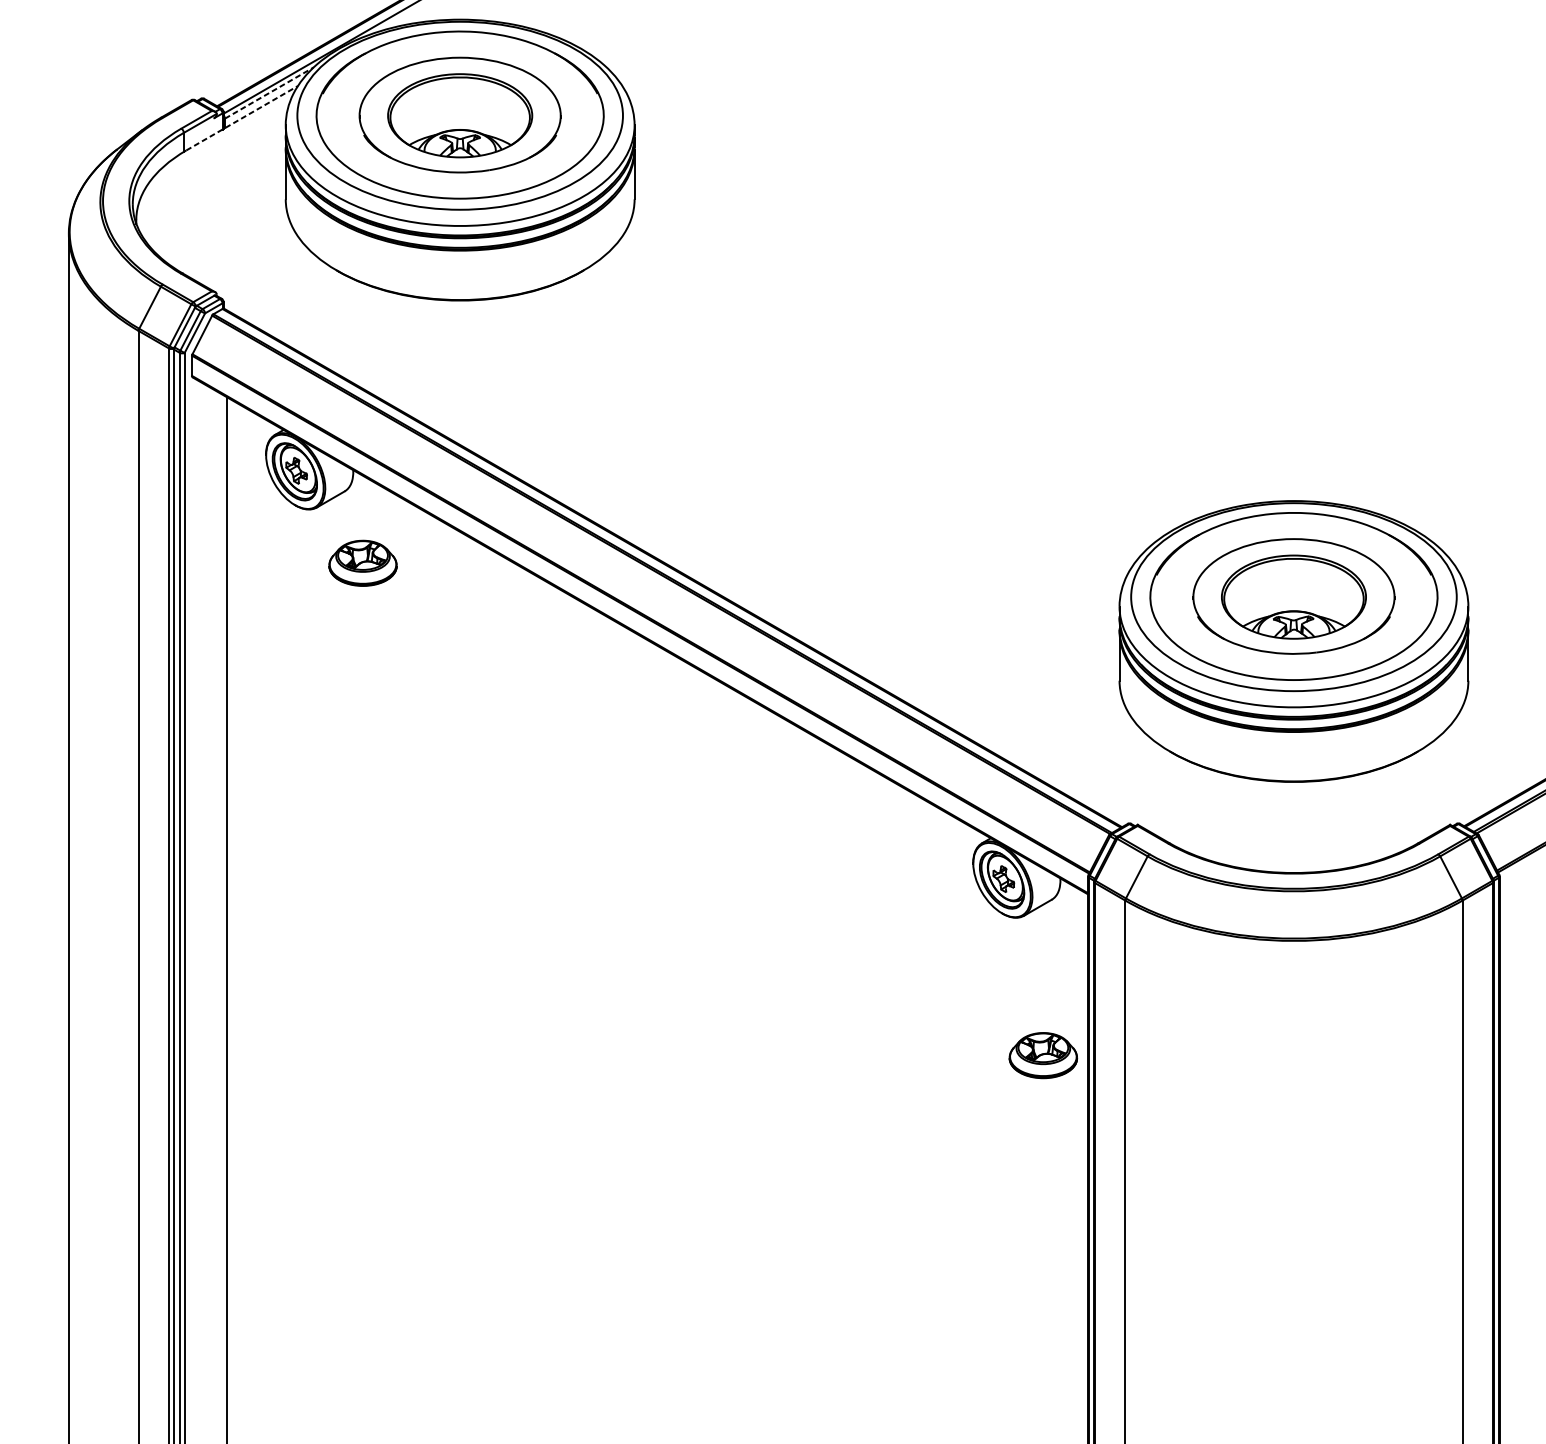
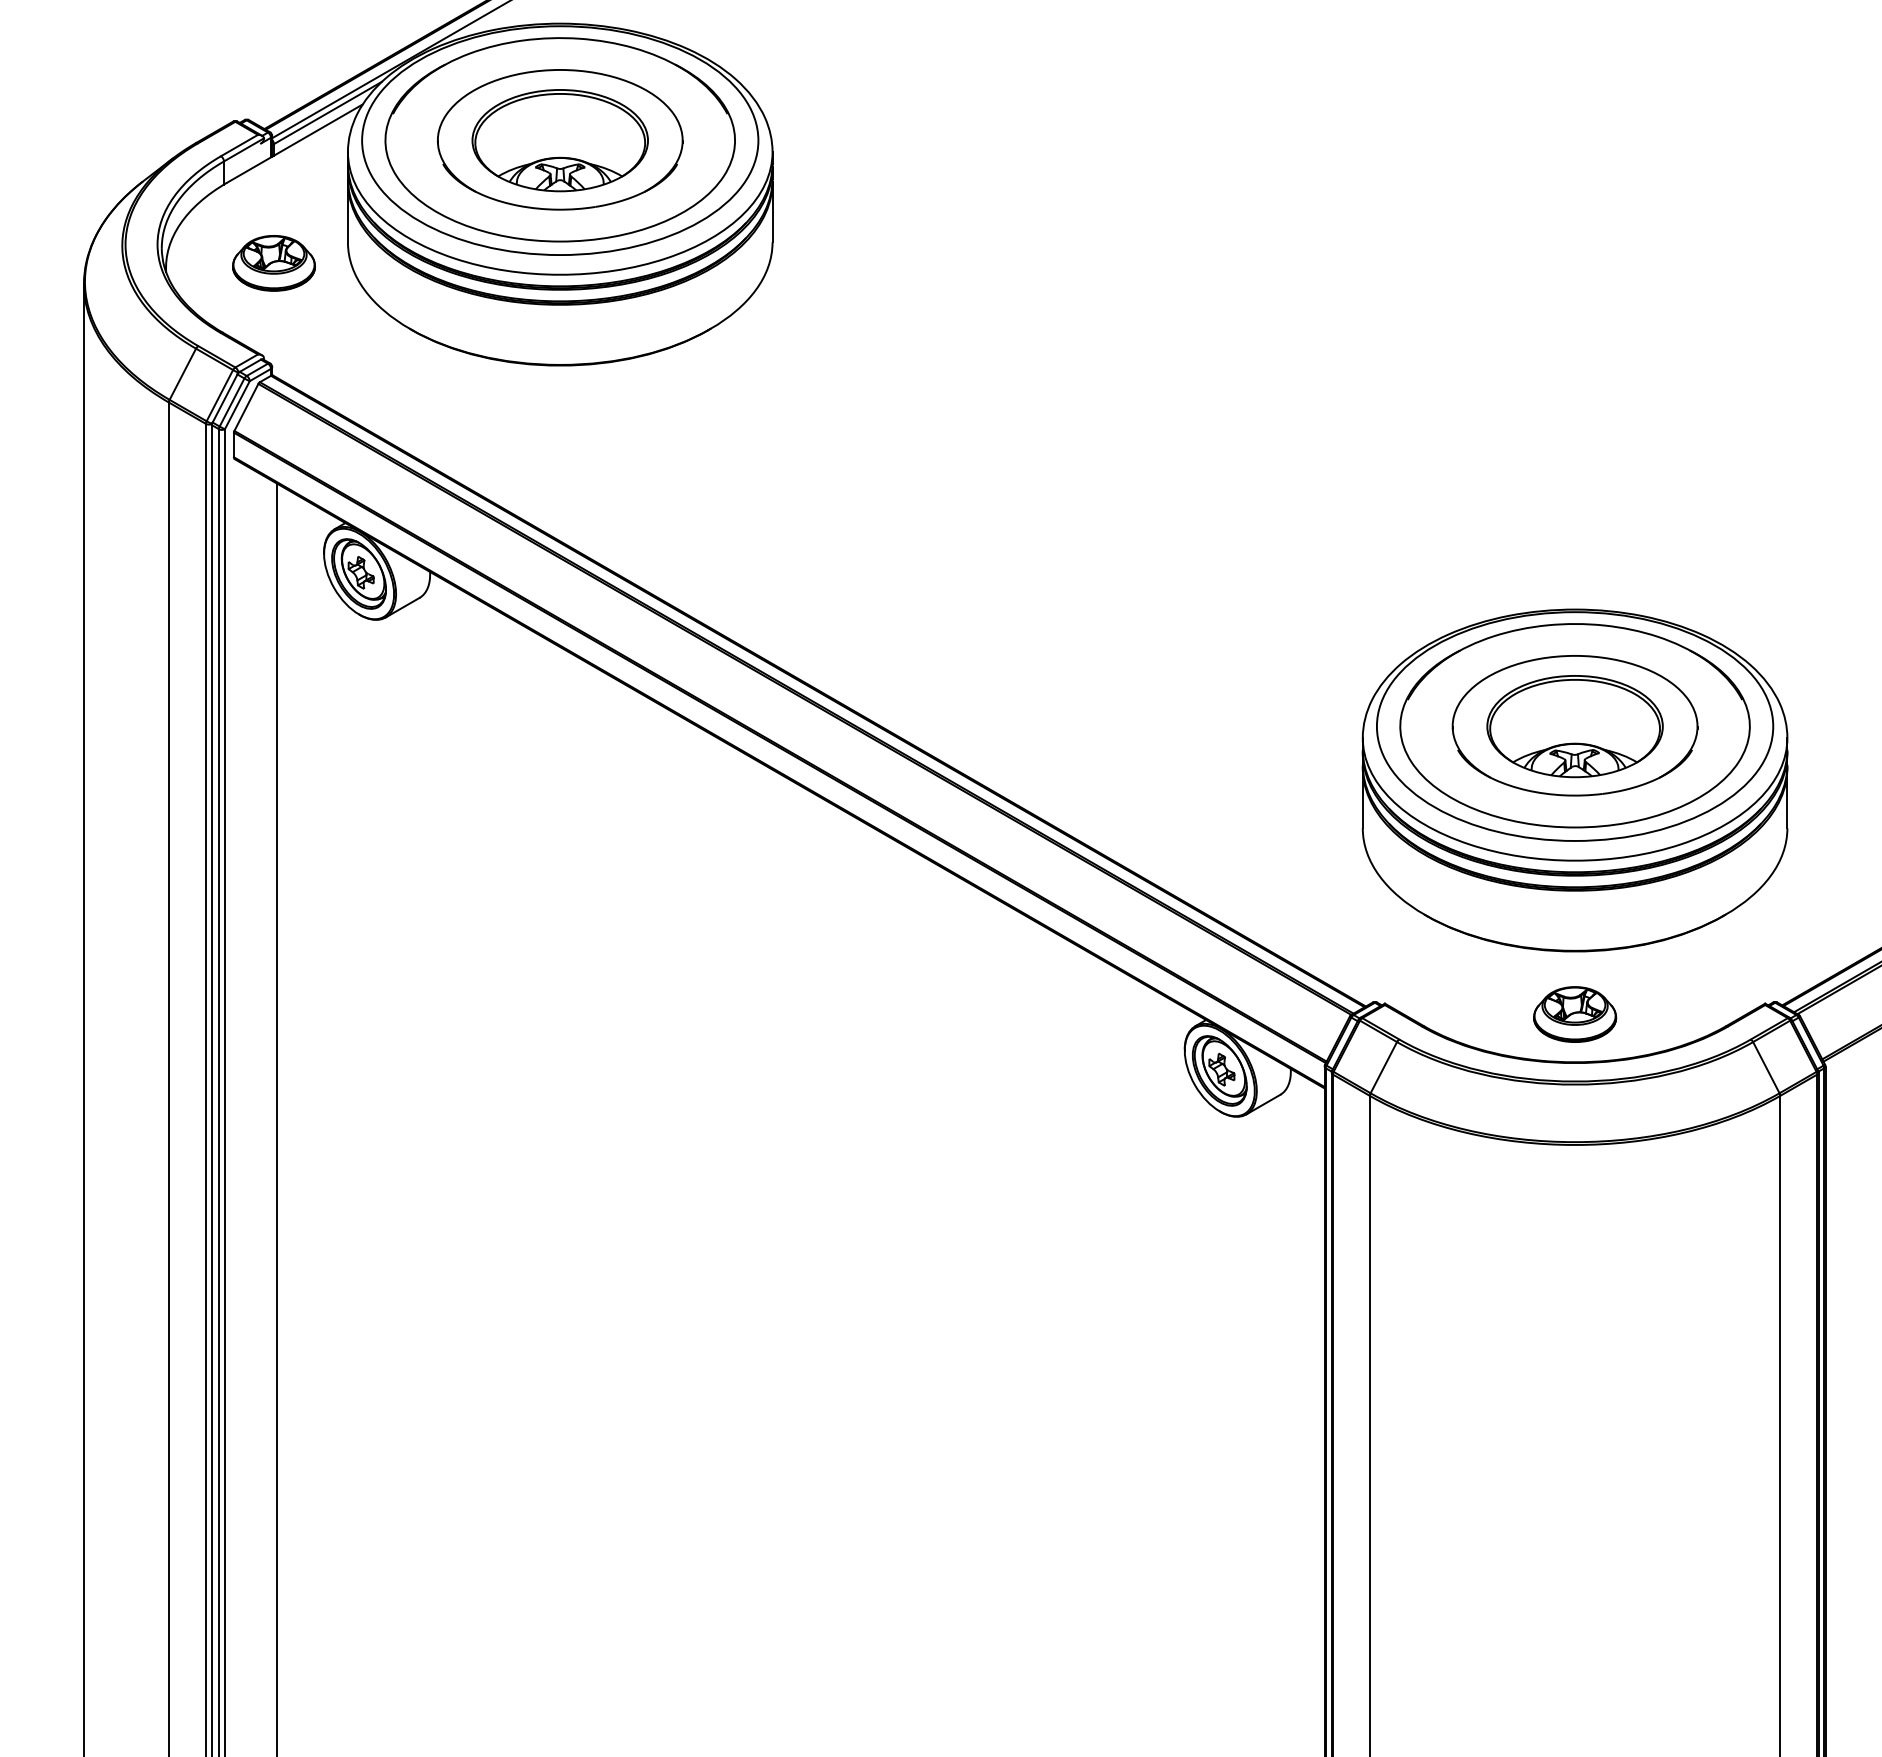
line: (269, 92) -> (328, 112), dashed -> solid
line: (242, 118) -> (295, 143), dashed -> solid
part: (362, 563) -> (273, 263), moved
part: (1043, 1055) -> (1575, 1014), moved

